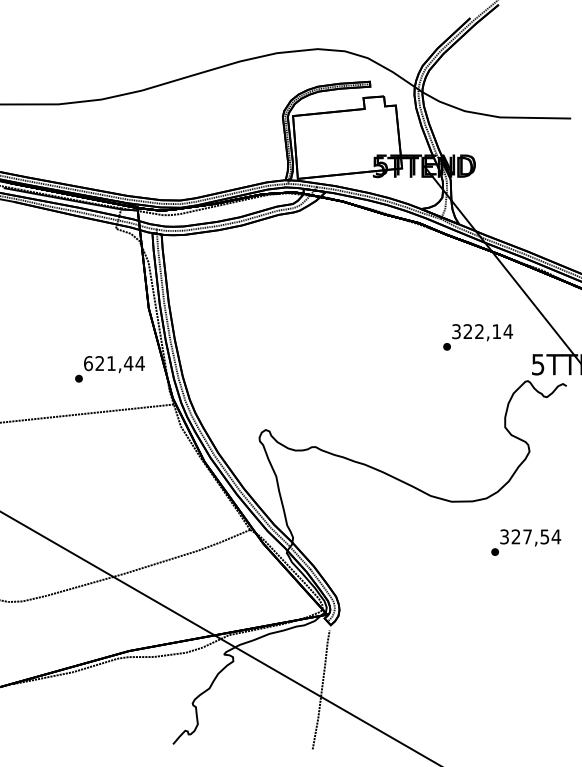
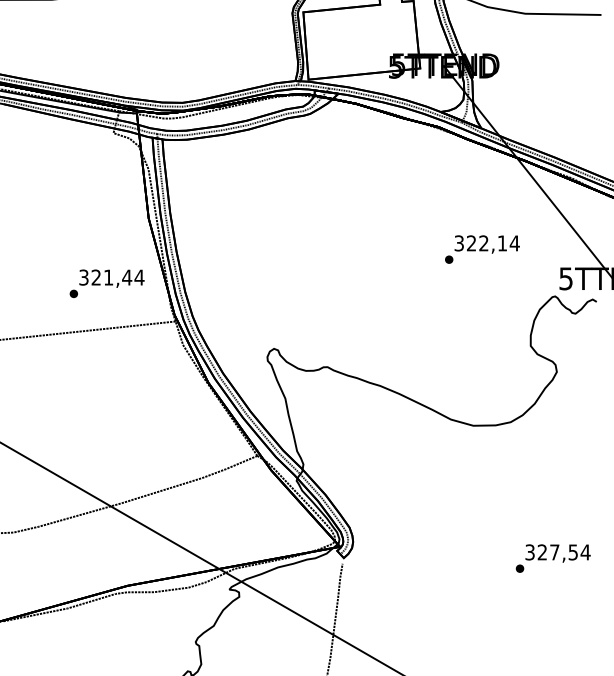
text: (478, 337) -> (482, 249), moved
text: (88, 363) -> (84, 277), 621,44 -> 321,44
text: (526, 542) -> (553, 558), moved

